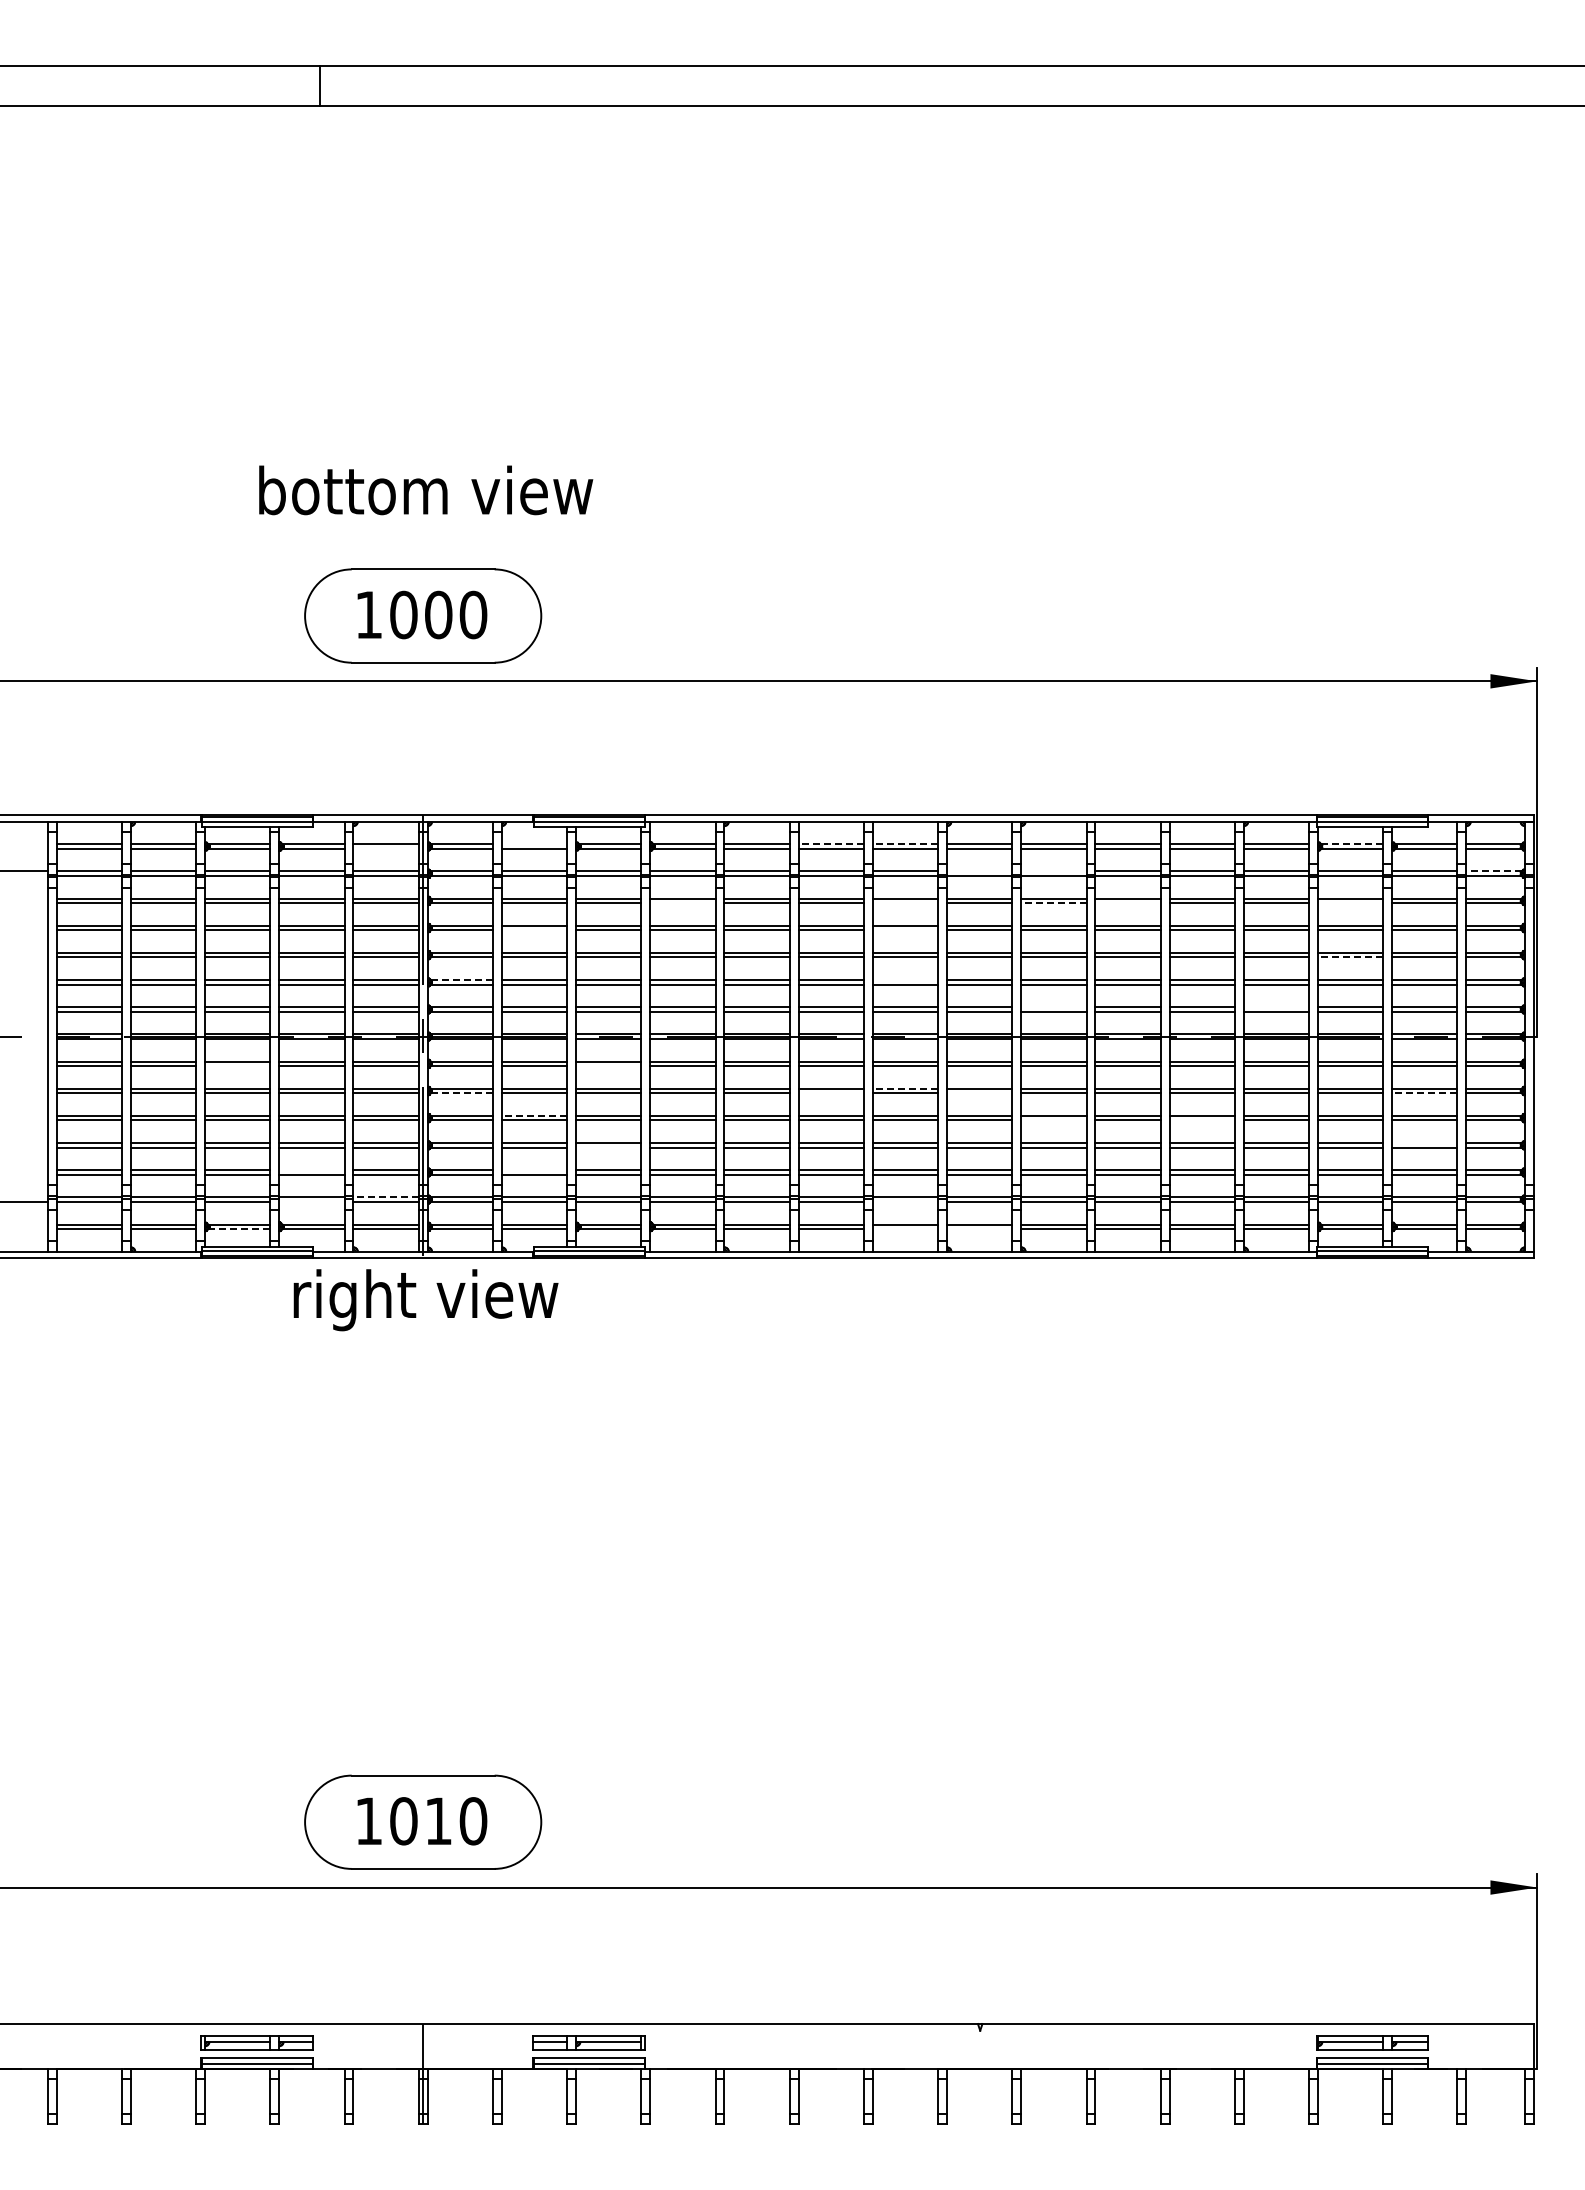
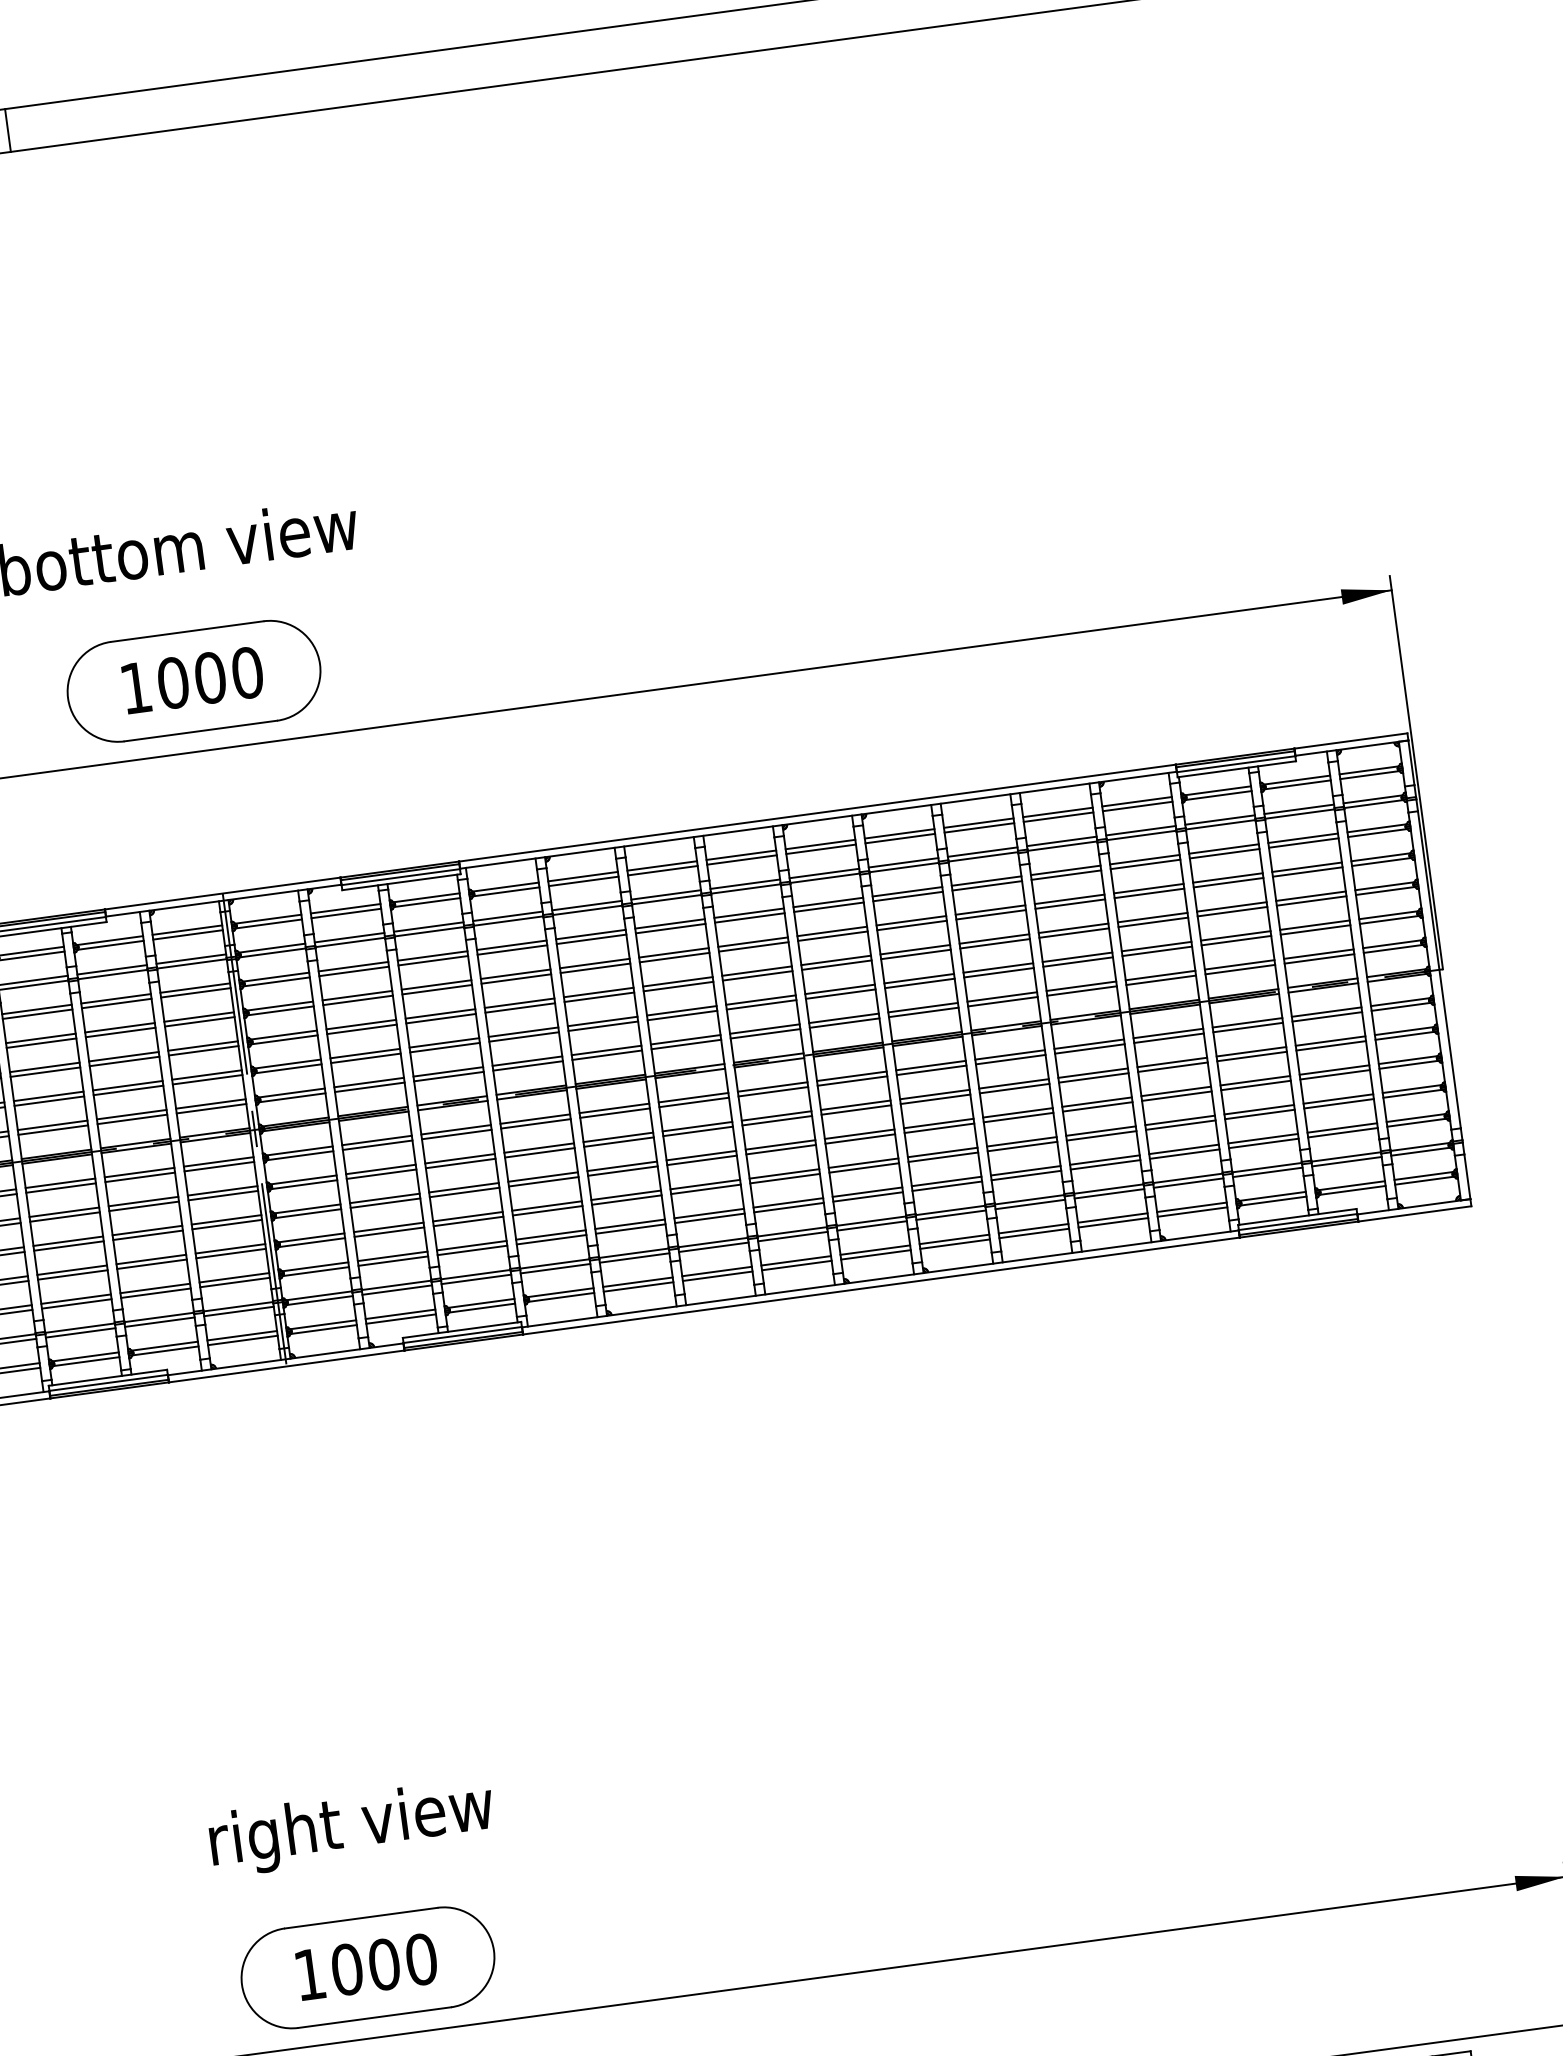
line: (534, 844) -> (345, 908), added
line: (831, 844) -> (662, 866), dashed -> solid
line: (905, 844) -> (741, 855), dashed -> solid
line: (1352, 844) -> (1218, 790), dashed -> solid
line: (385, 848) -> (187, 934), added
line: (979, 871) -> (824, 873), added
line: (1053, 871) -> (903, 862), added
line: (1493, 871) -> (1372, 799), dashed -> solid
line: (682, 903) -> (512, 950), added
line: (905, 903) -> (749, 918), added
line: (1053, 903) -> (907, 897), dashed -> solid
line: (1127, 903) -> (986, 886), added
line: (1350, 903) -> (1224, 854), added
line: (534, 930) -> (358, 1000), added
line: (905, 930) -> (753, 947), added
line: (1350, 957) -> (1232, 911), dashed -> solid
line: (462, 980) -> (288, 1064), dashed -> solid
line: (905, 980) -> (761, 1000), added
line: (1053, 1007) -> (922, 1007), added
line: (1276, 1007) -> (1160, 975), added
line: (237, 1066) -> (60, 1188), added
line: (608, 1066) -> (456, 1135), added
line: (905, 1088) -> (776, 1115), dashed -> solid
line: (462, 1093) -> (304, 1184), dashed -> solid
line: (830, 1093) -> (697, 1131), added
line: (979, 1093) -> (856, 1110), added
line: (1424, 1093) -> (1330, 1046), dashed -> solid
line: (534, 1115) -> (384, 1197), dashed -> solid
line: (1053, 1120) -> (939, 1128), added
line: (1201, 1120) -> (1096, 1107), added
line: (1424, 1143) -> (1338, 1099), added
line: (608, 1147) -> (468, 1221), added
line: (311, 1170) -> (154, 1288), added
line: (534, 1170) -> (392, 1256), added
line: (386, 1197) -> (238, 1306), dashed -> solid
line: (311, 1201) -> (159, 1321), added
line: (905, 1201) -> (792, 1236), added
line: (239, 1229) -> (86, 1362), dashed -> solid
line: (905, 1229) -> (796, 1266), added
line: (979, 1229) -> (875, 1255), added
text: (425, 1300) -> (351, 1828), moved
text: (438, 1821) -> (384, 1964), 1010 -> 1000

